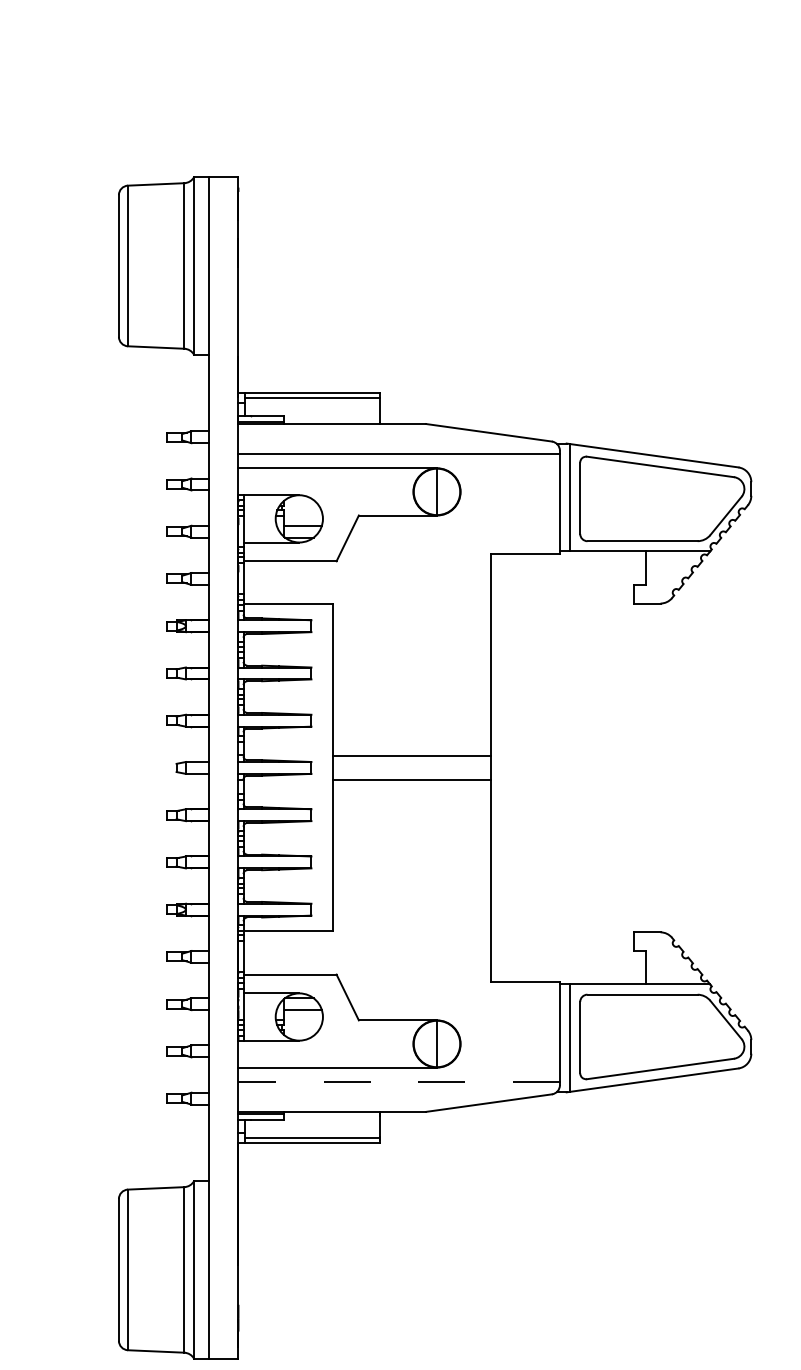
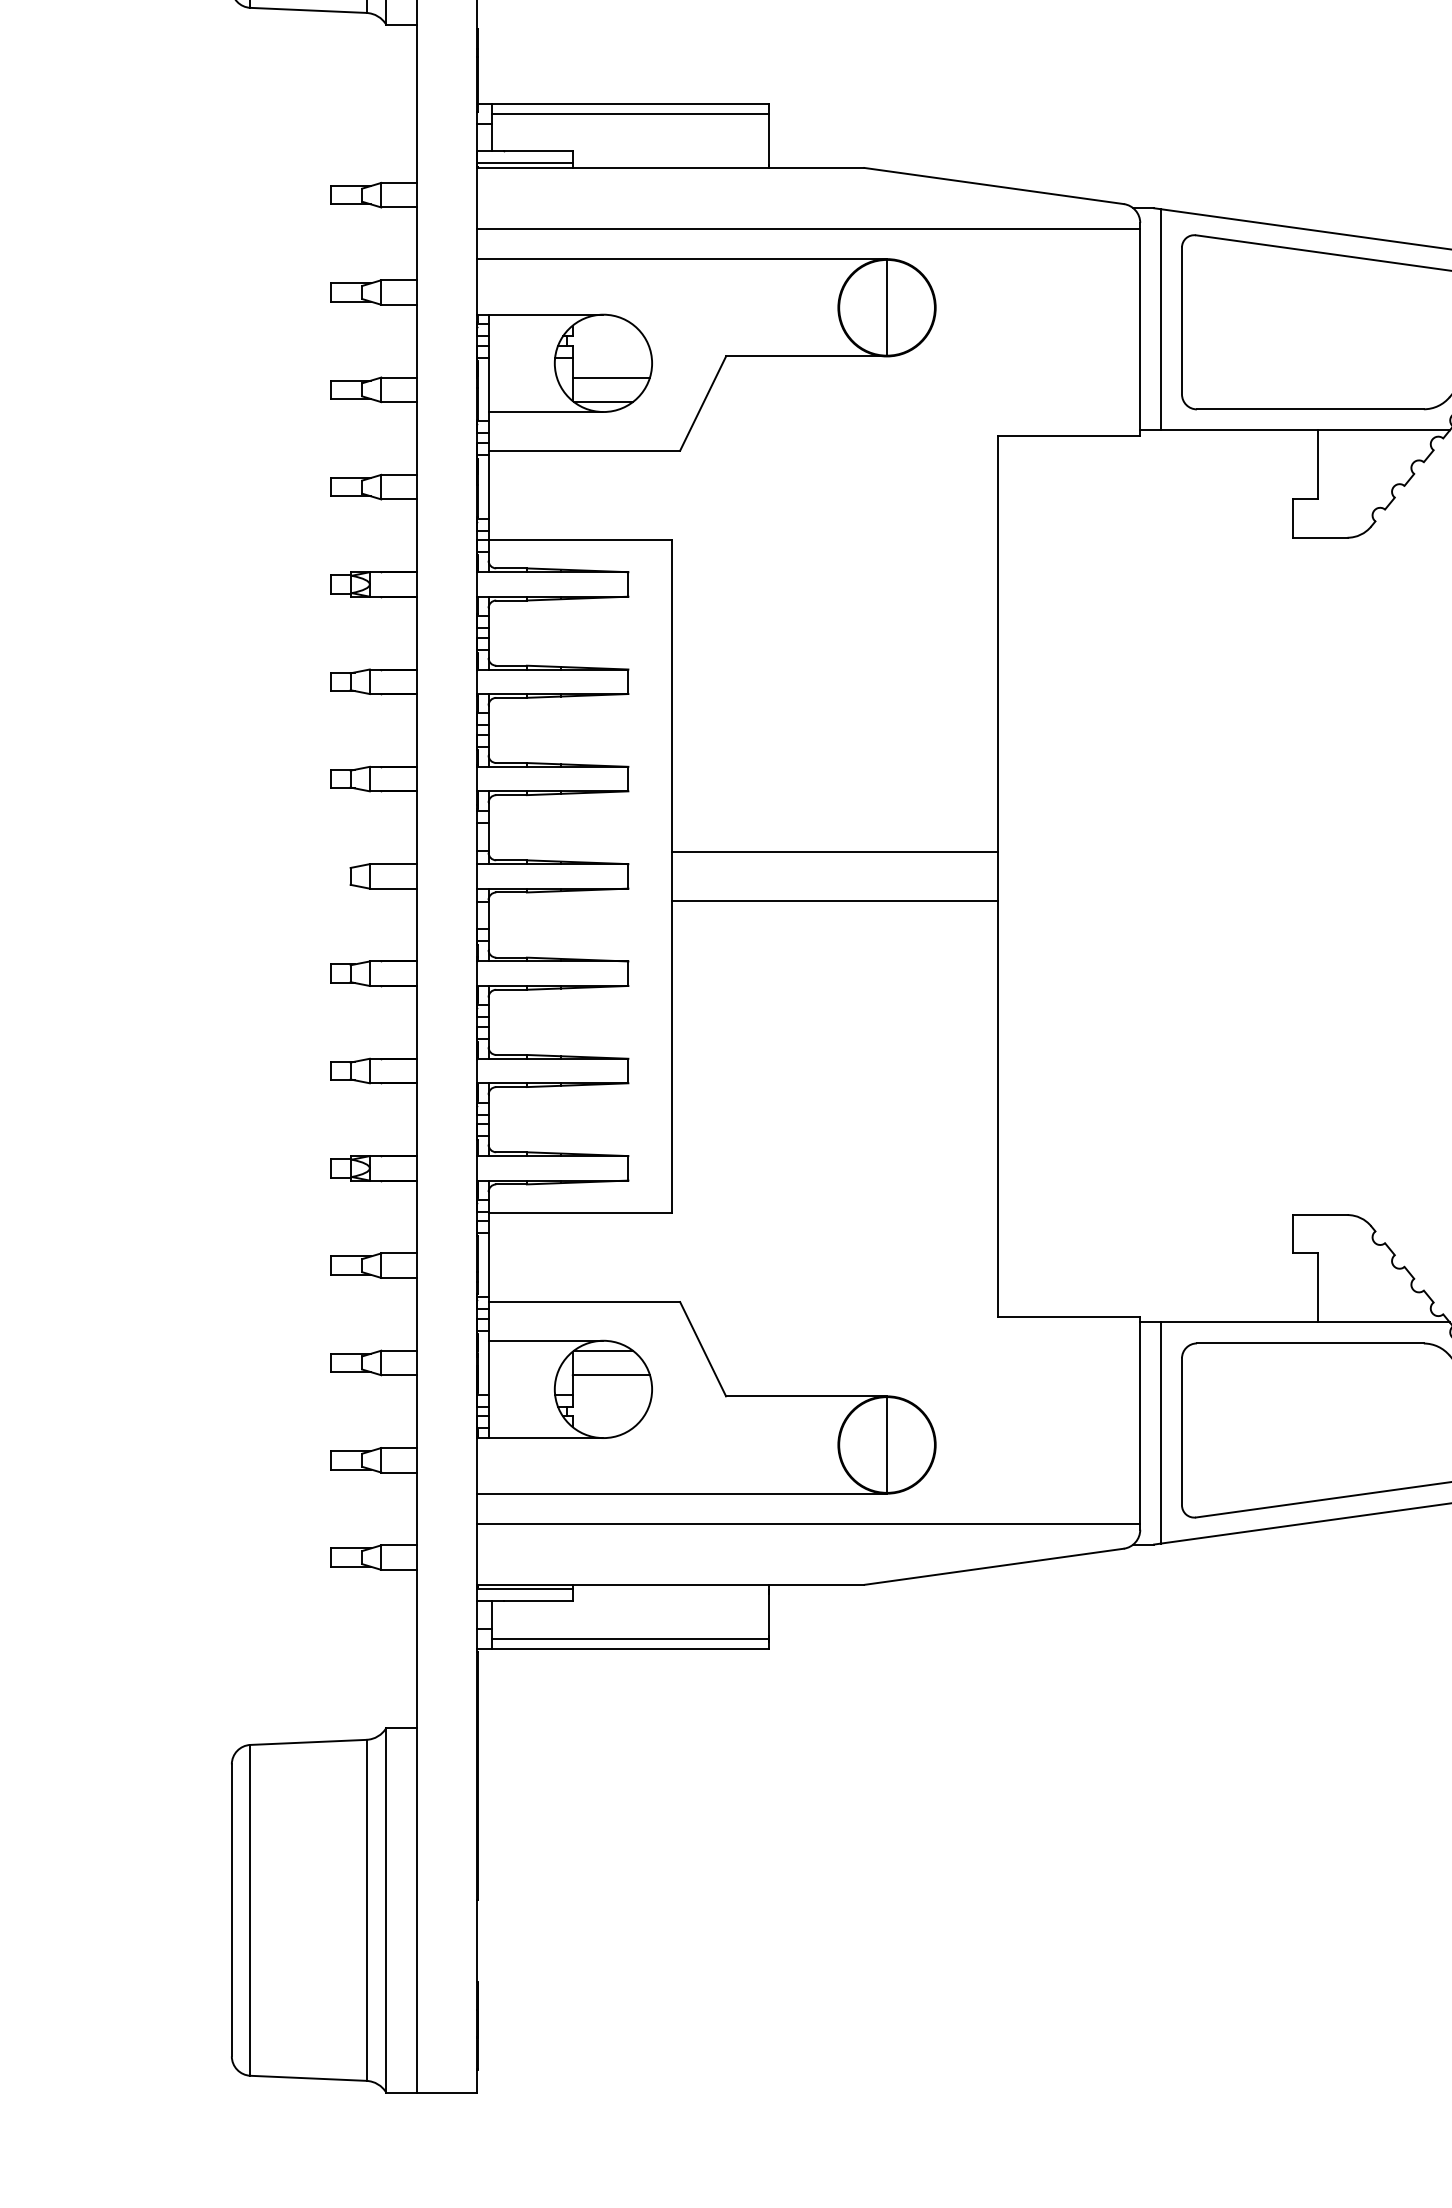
line: (398, 1082) -> (807, 1524), dashed -> solid

